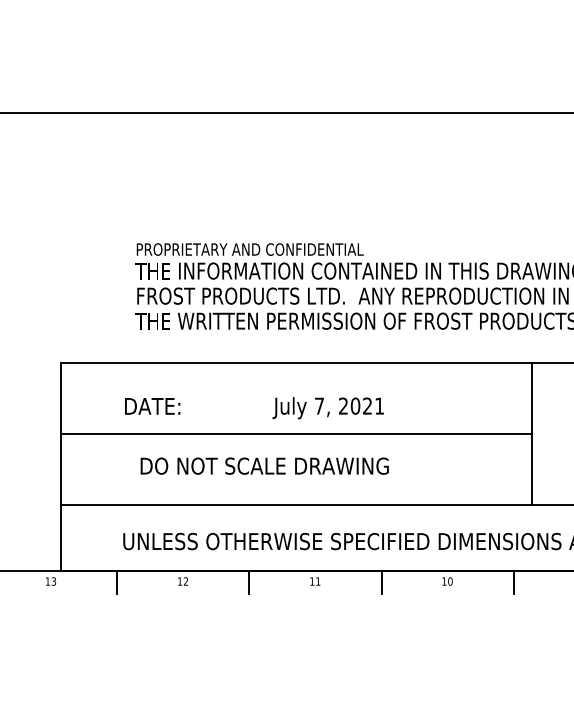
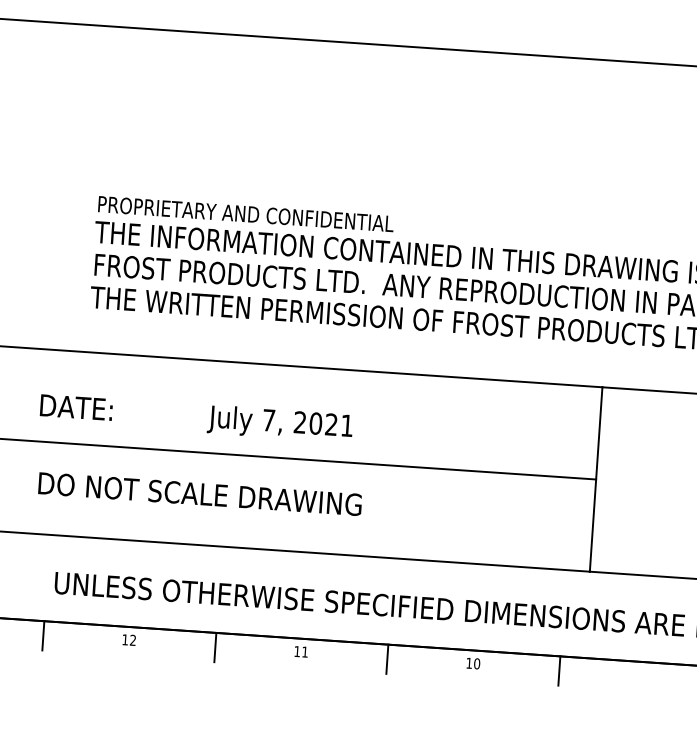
text: (152, 406) -> (76, 407), moved
text: (327, 408) -> (279, 424), moved
text: (264, 465) -> (199, 493), moved

